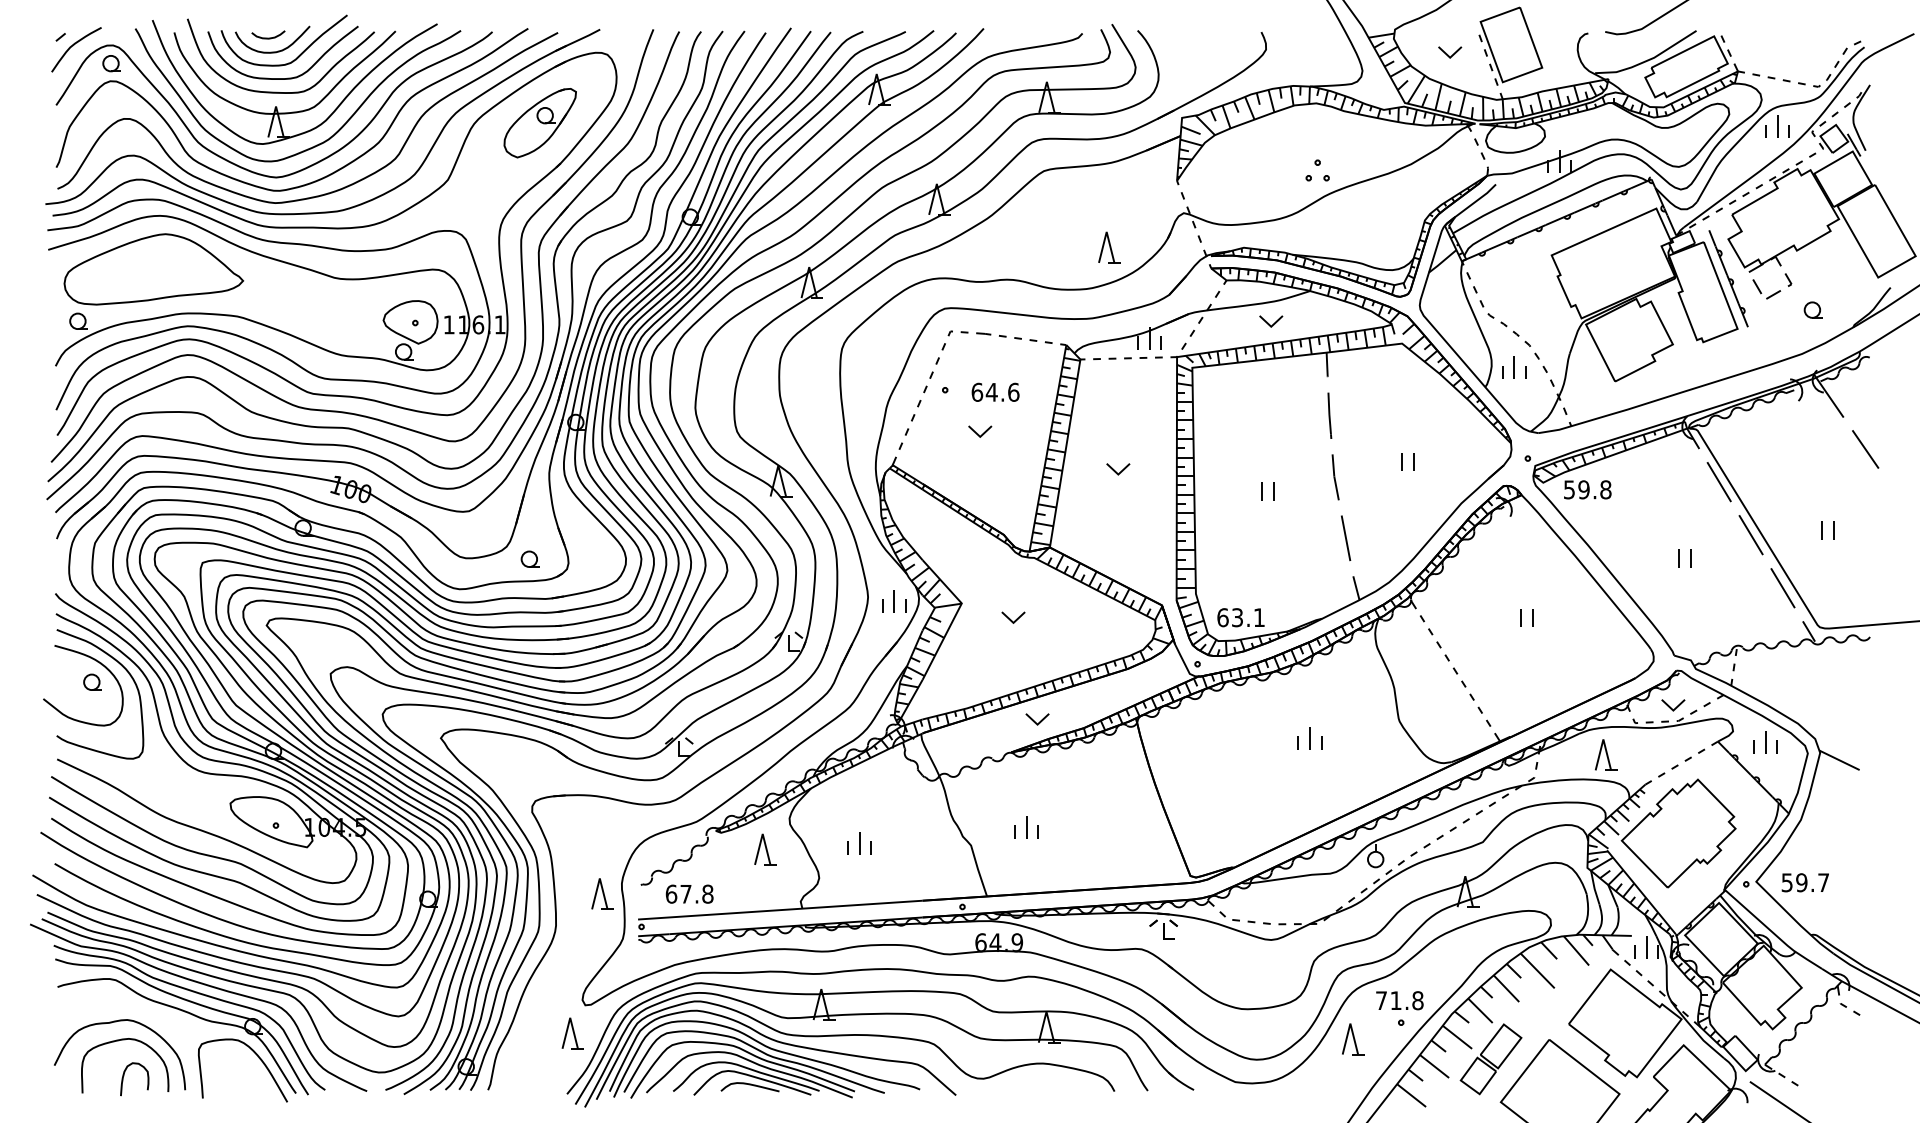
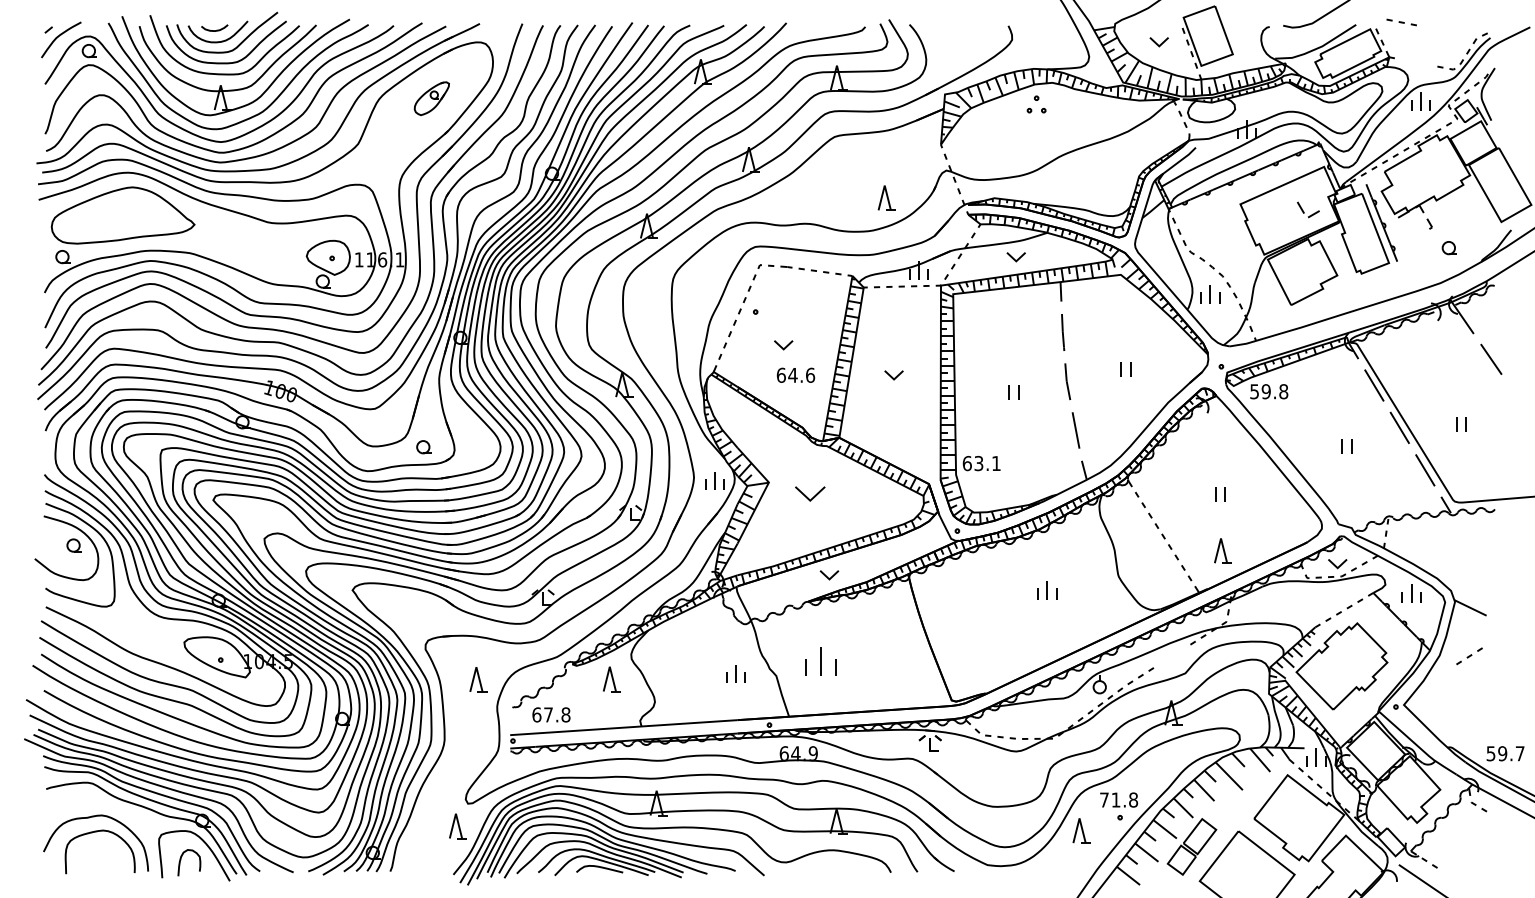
part: (1771, 77) -> (1401, 22), moved
part: (539, 123) -> (431, 98), size x0.6
part: (1317, 170) -> (1036, 104), moved
part: (1766, 289) -> (1308, 210), moved
text: (995, 391) -> (795, 374), moved
part: (1013, 617) -> (810, 493), size x1.6
text: (1240, 617) -> (981, 463), moved
part: (1606, 754) -> (1223, 550), moved
part: (1465, 820) -> (1468, 656), moved
part: (1026, 827) -> (820, 661), size x1.6
part: (859, 843) -> (735, 674), moved
text: (1804, 882) -> (1504, 753), moved
part: (602, 893) -> (478, 679), moved
curve: (124, 1076) -> (181, 860), moved

